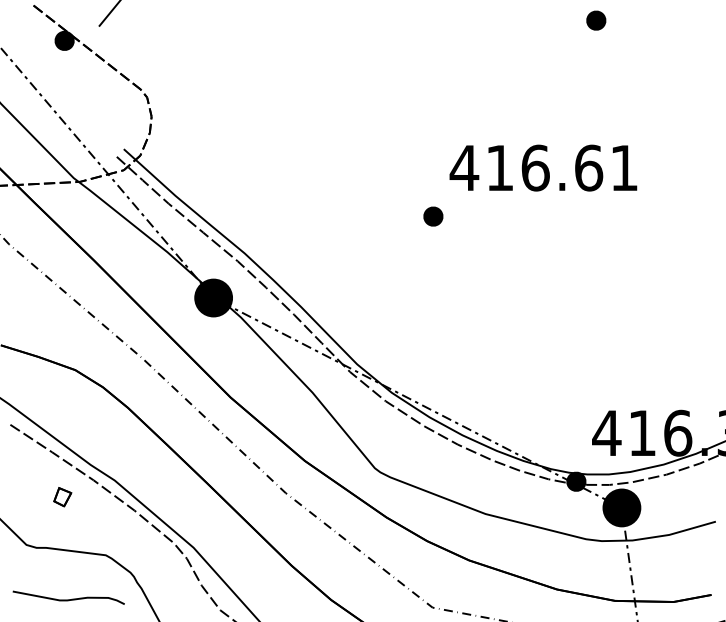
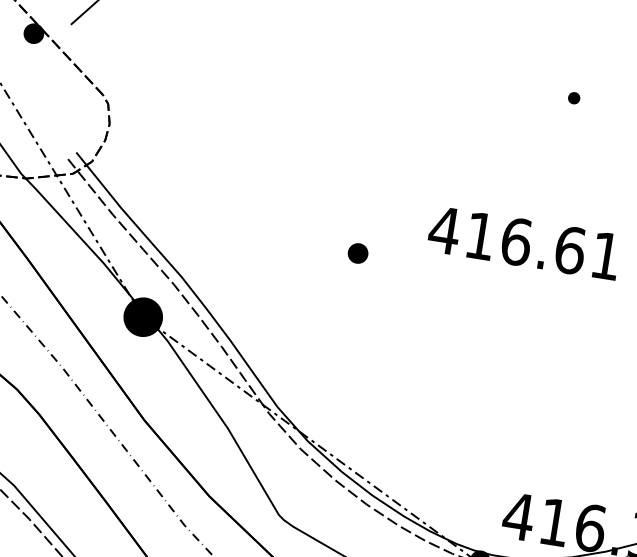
part: (596, 20) -> (574, 98), size x0.6
text: (543, 167) -> (524, 242), moved
part: (433, 216) -> (358, 253), moved

